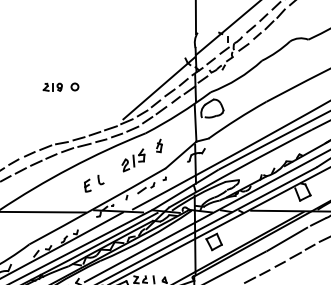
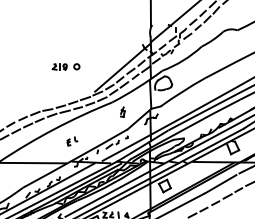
part: (60, 86) -> (65, 66), moved
part: (133, 159) -> (102, 122), removed
part: (94, 184) -> (72, 141), size x0.7

